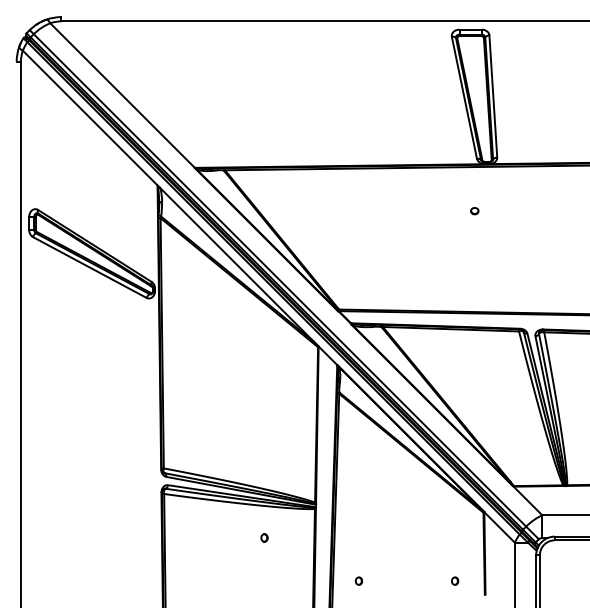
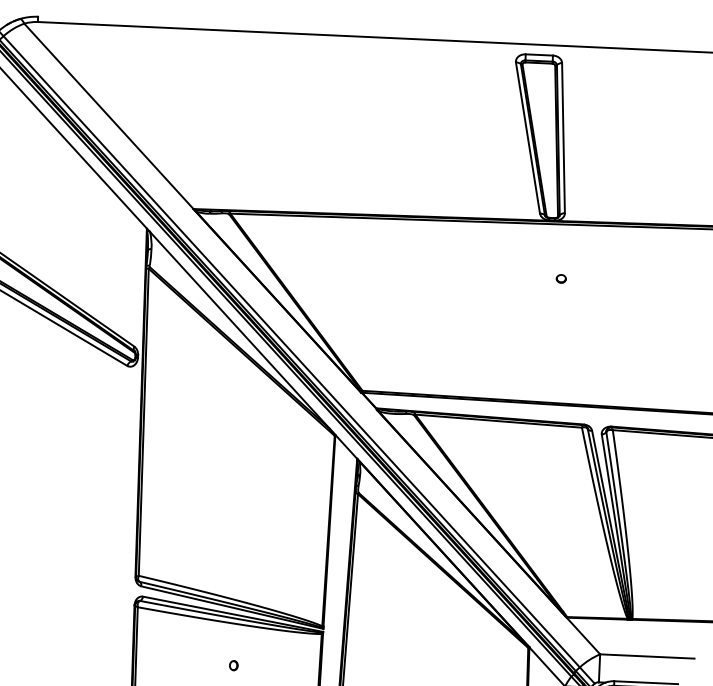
part: (474, 211) -> (560, 279), moved
part: (264, 537) -> (233, 665), moved

